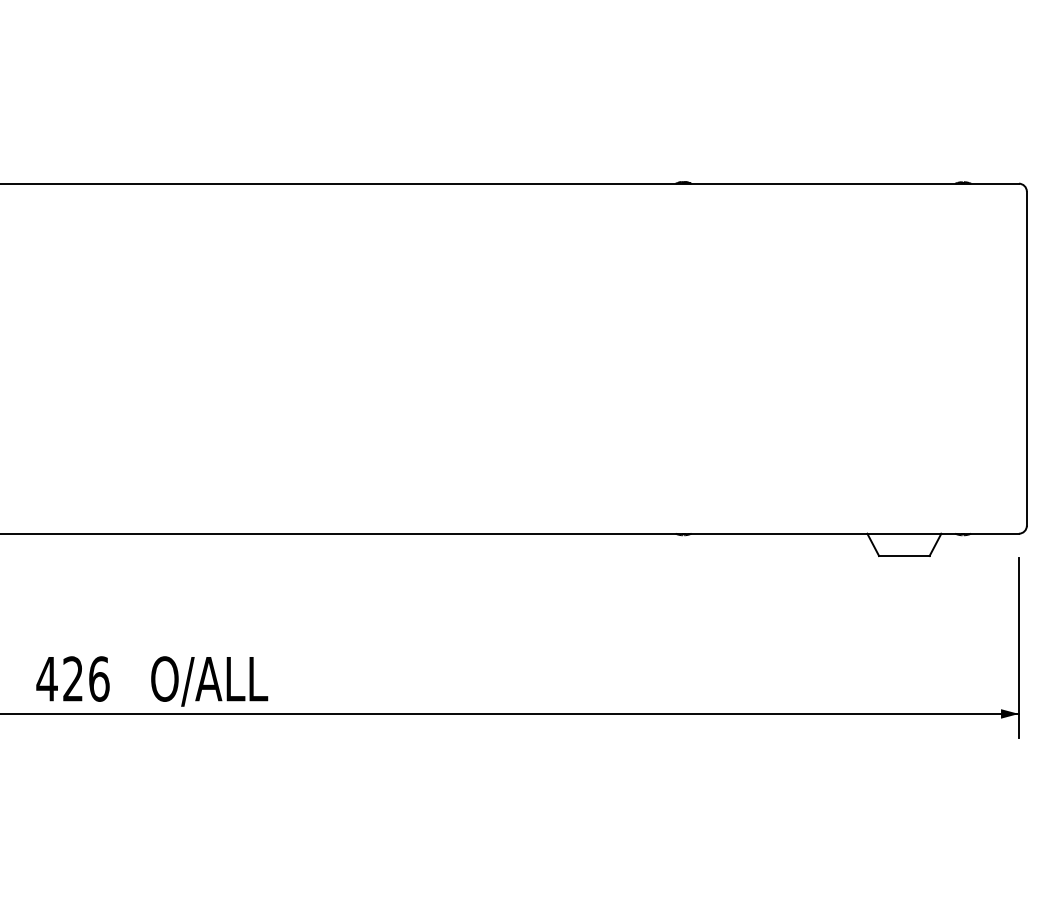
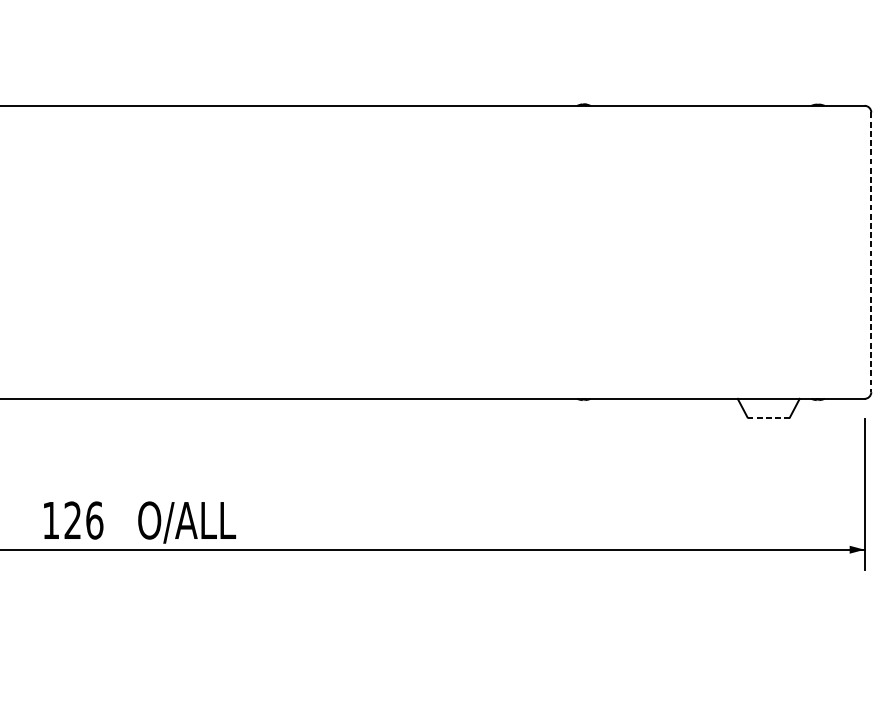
line: (1026, 359) -> (871, 252), solid -> dashed
line: (904, 556) -> (768, 417), solid -> dashed
text: (46, 679) -> (50, 520), 426 -> 126

